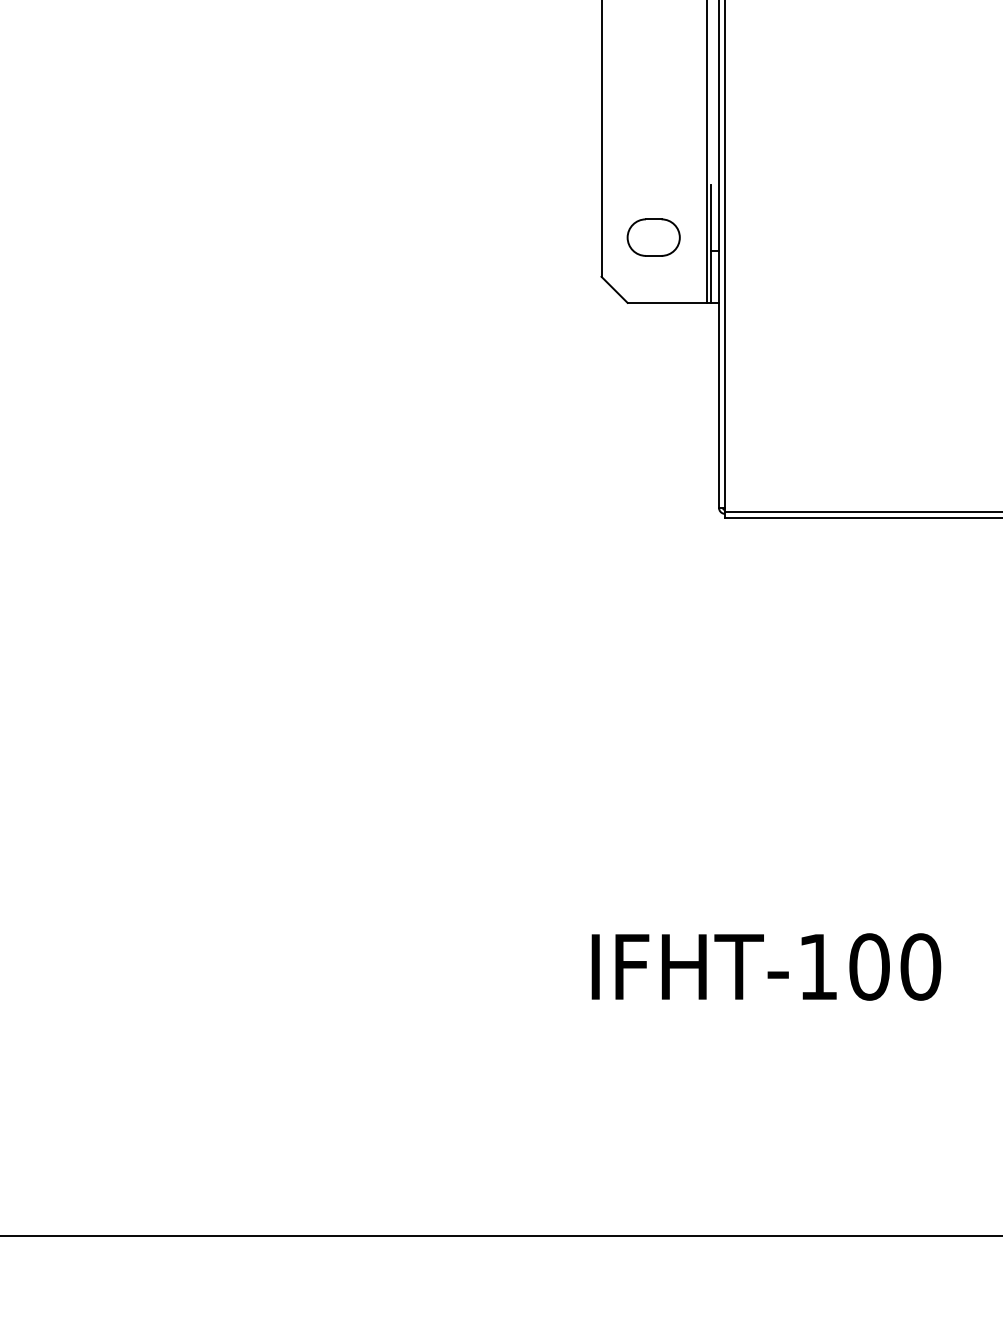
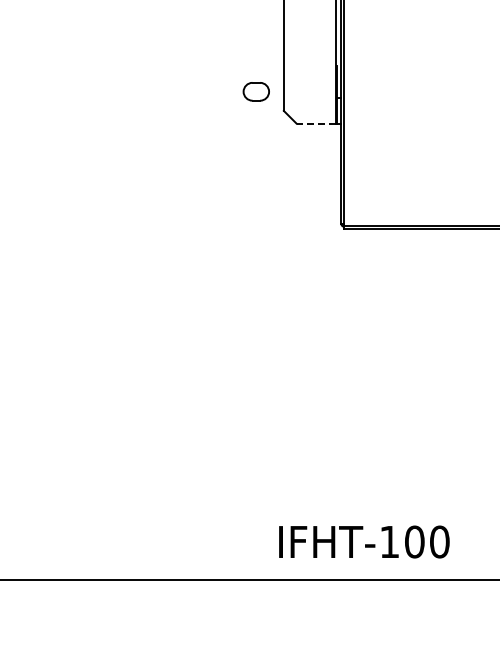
part: (651, 237) -> (255, 91), moved
line: (666, 302) -> (315, 123), solid -> dashed
text: (766, 965) -> (364, 541), moved

